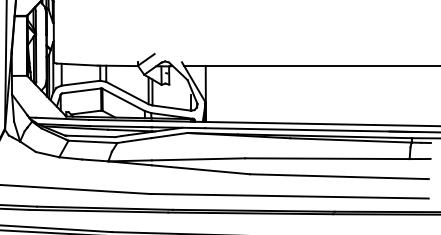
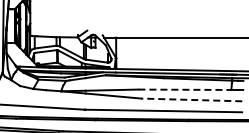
line: (328, 158) -> (185, 89), solid -> dashed
line: (339, 175) -> (191, 99), solid -> dashed

